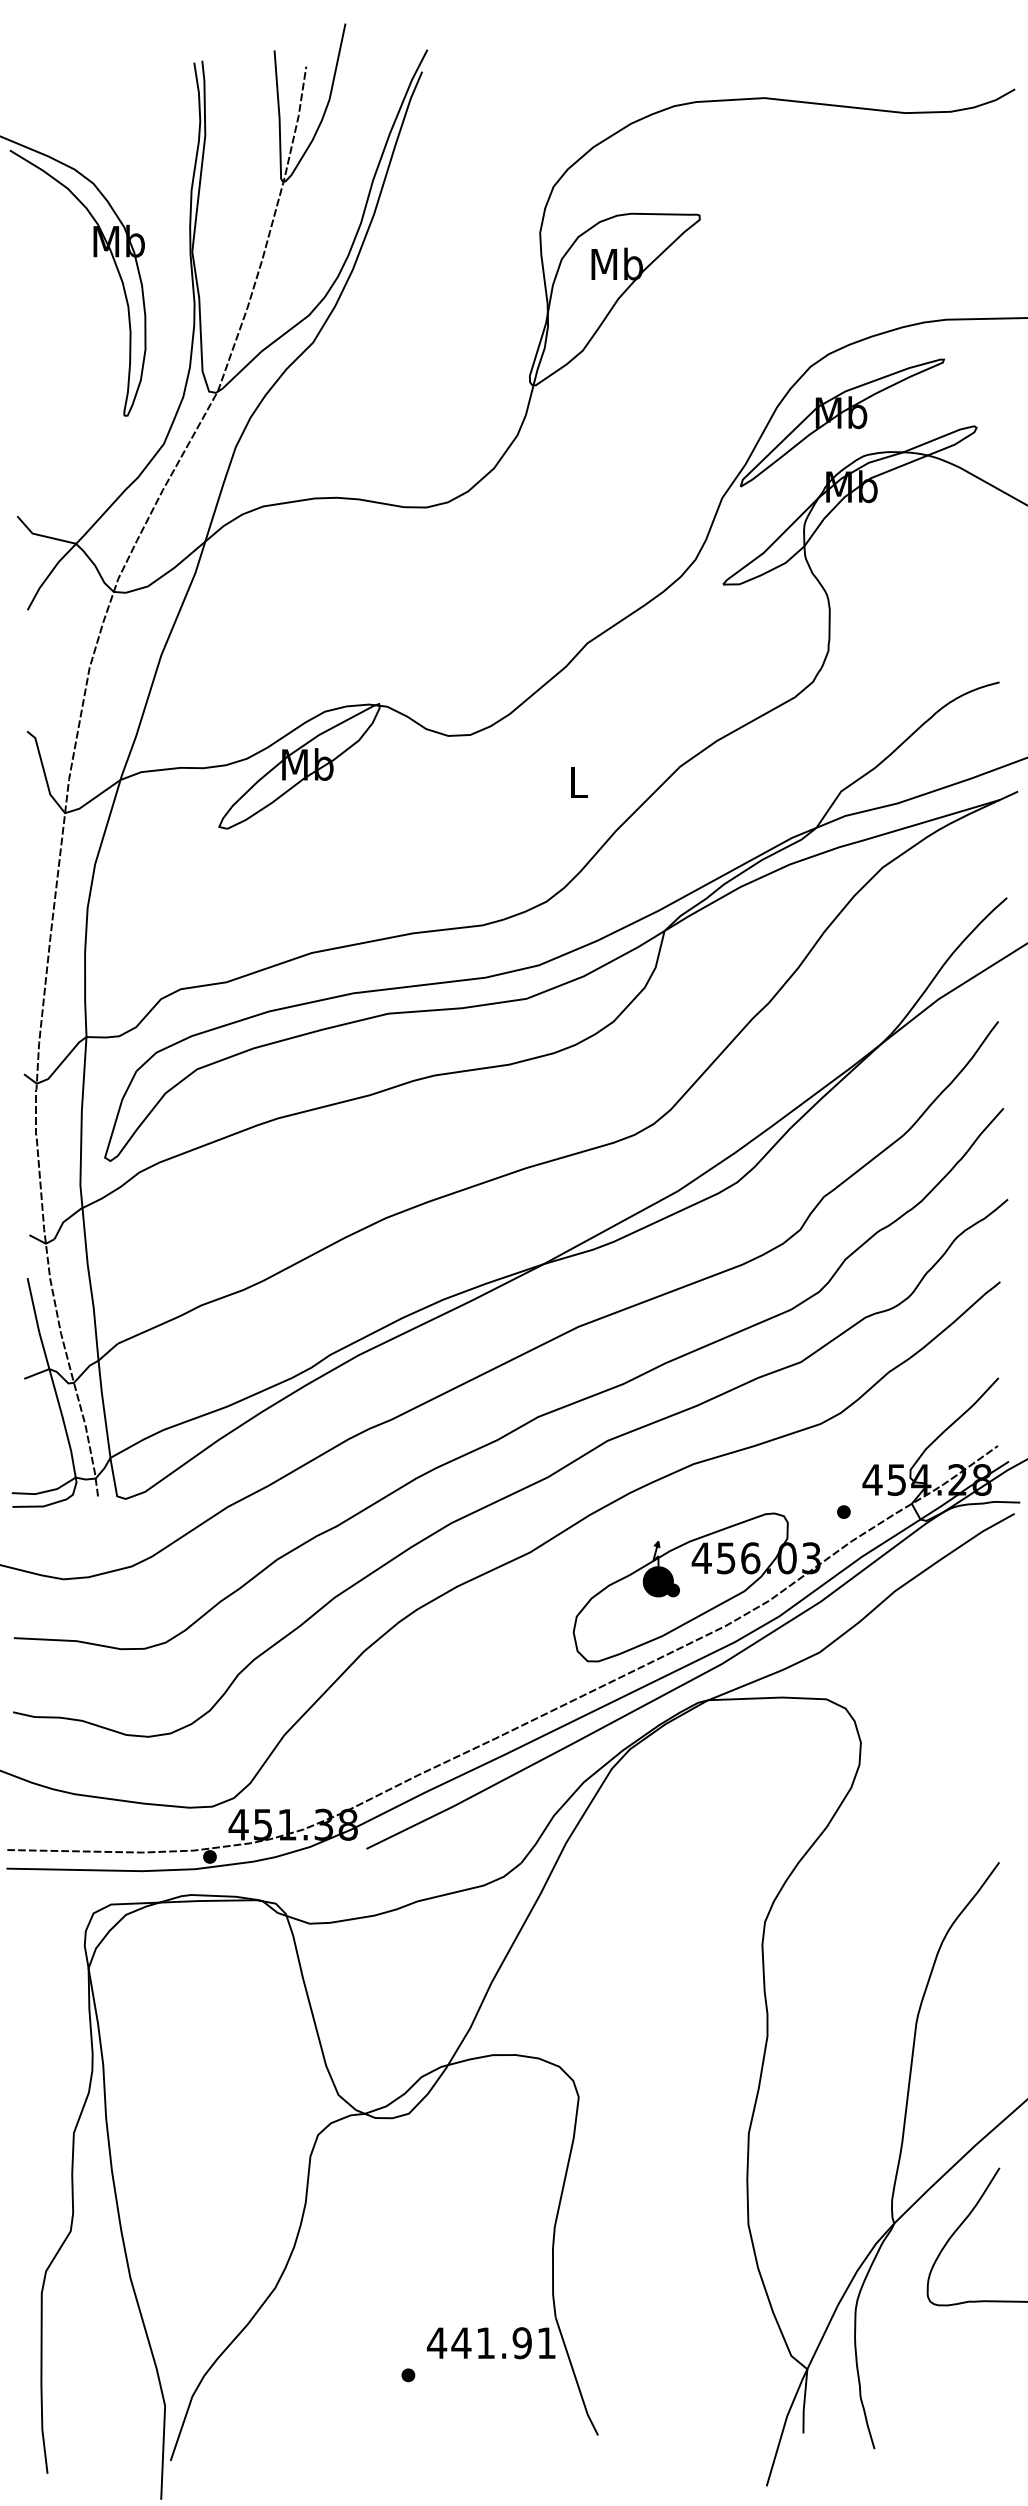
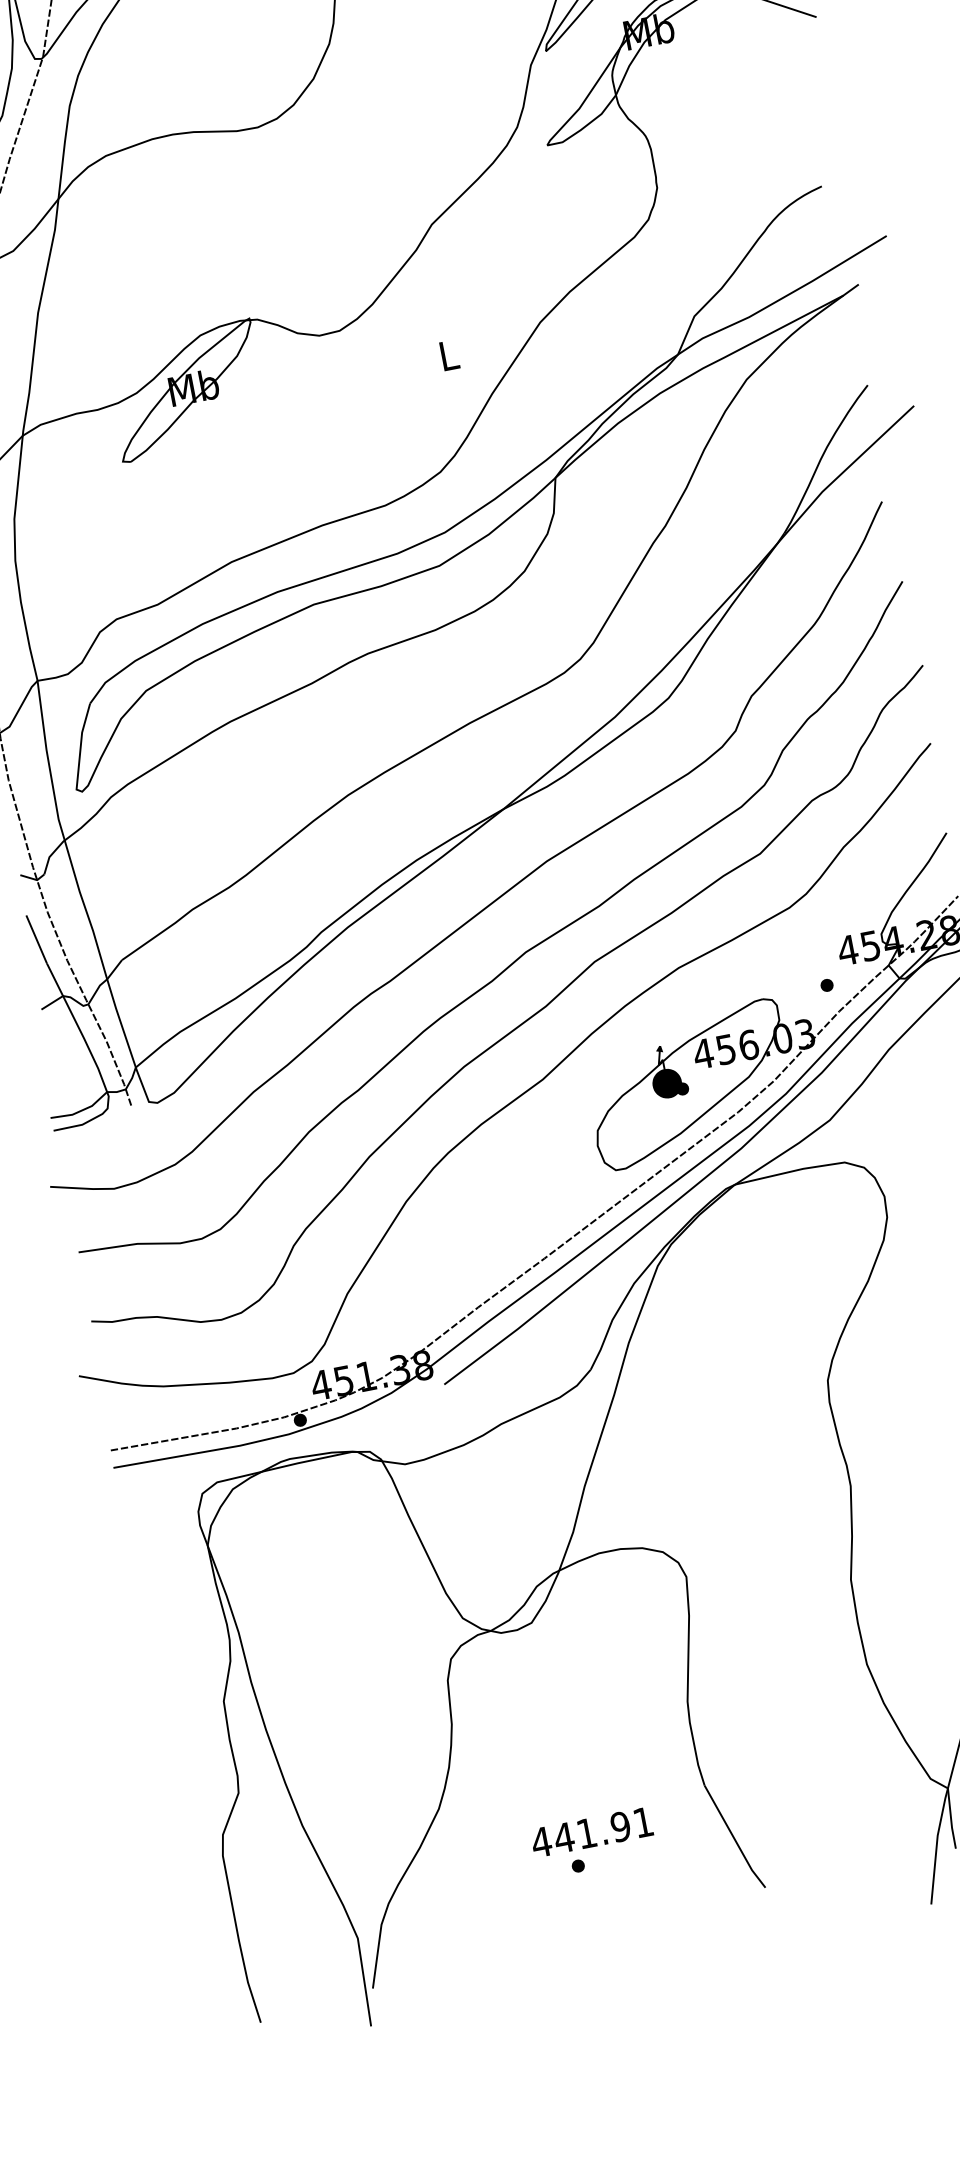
text: (491, 2343) -> (592, 1832), moved

